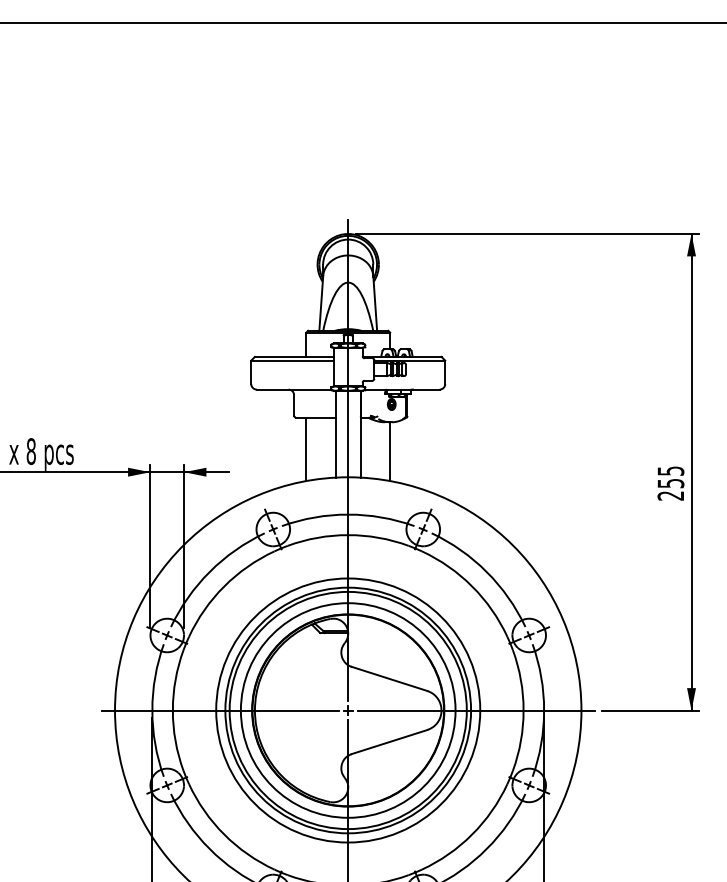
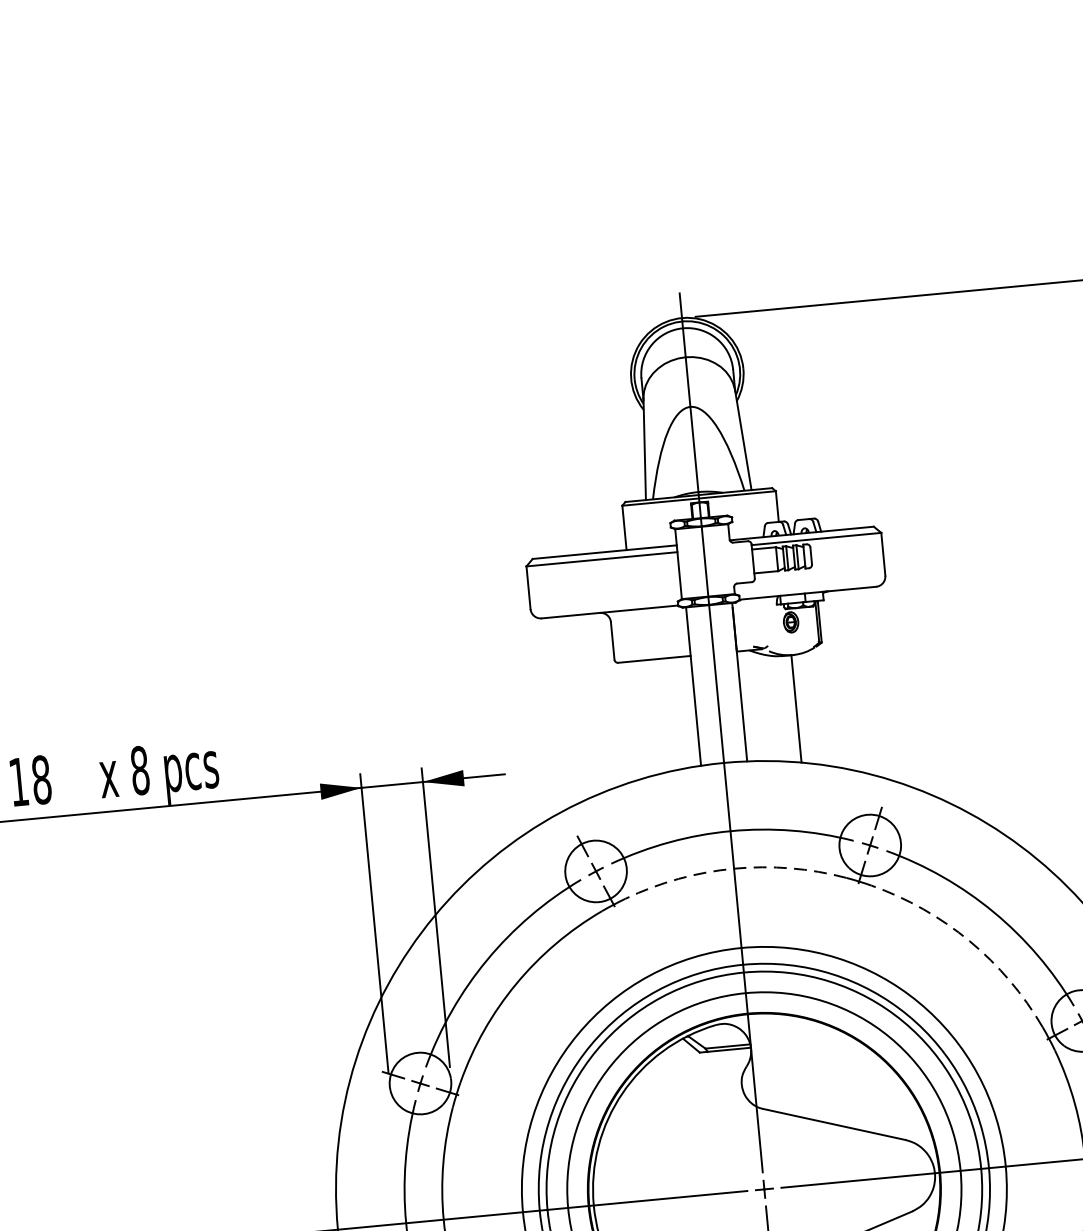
line: (306, 449) -> (642, 719), removed
arc: (348, 535) -> (734, 869), solid -> dashed
arc: (472, 586) -> (970, 941), solid -> dashed

